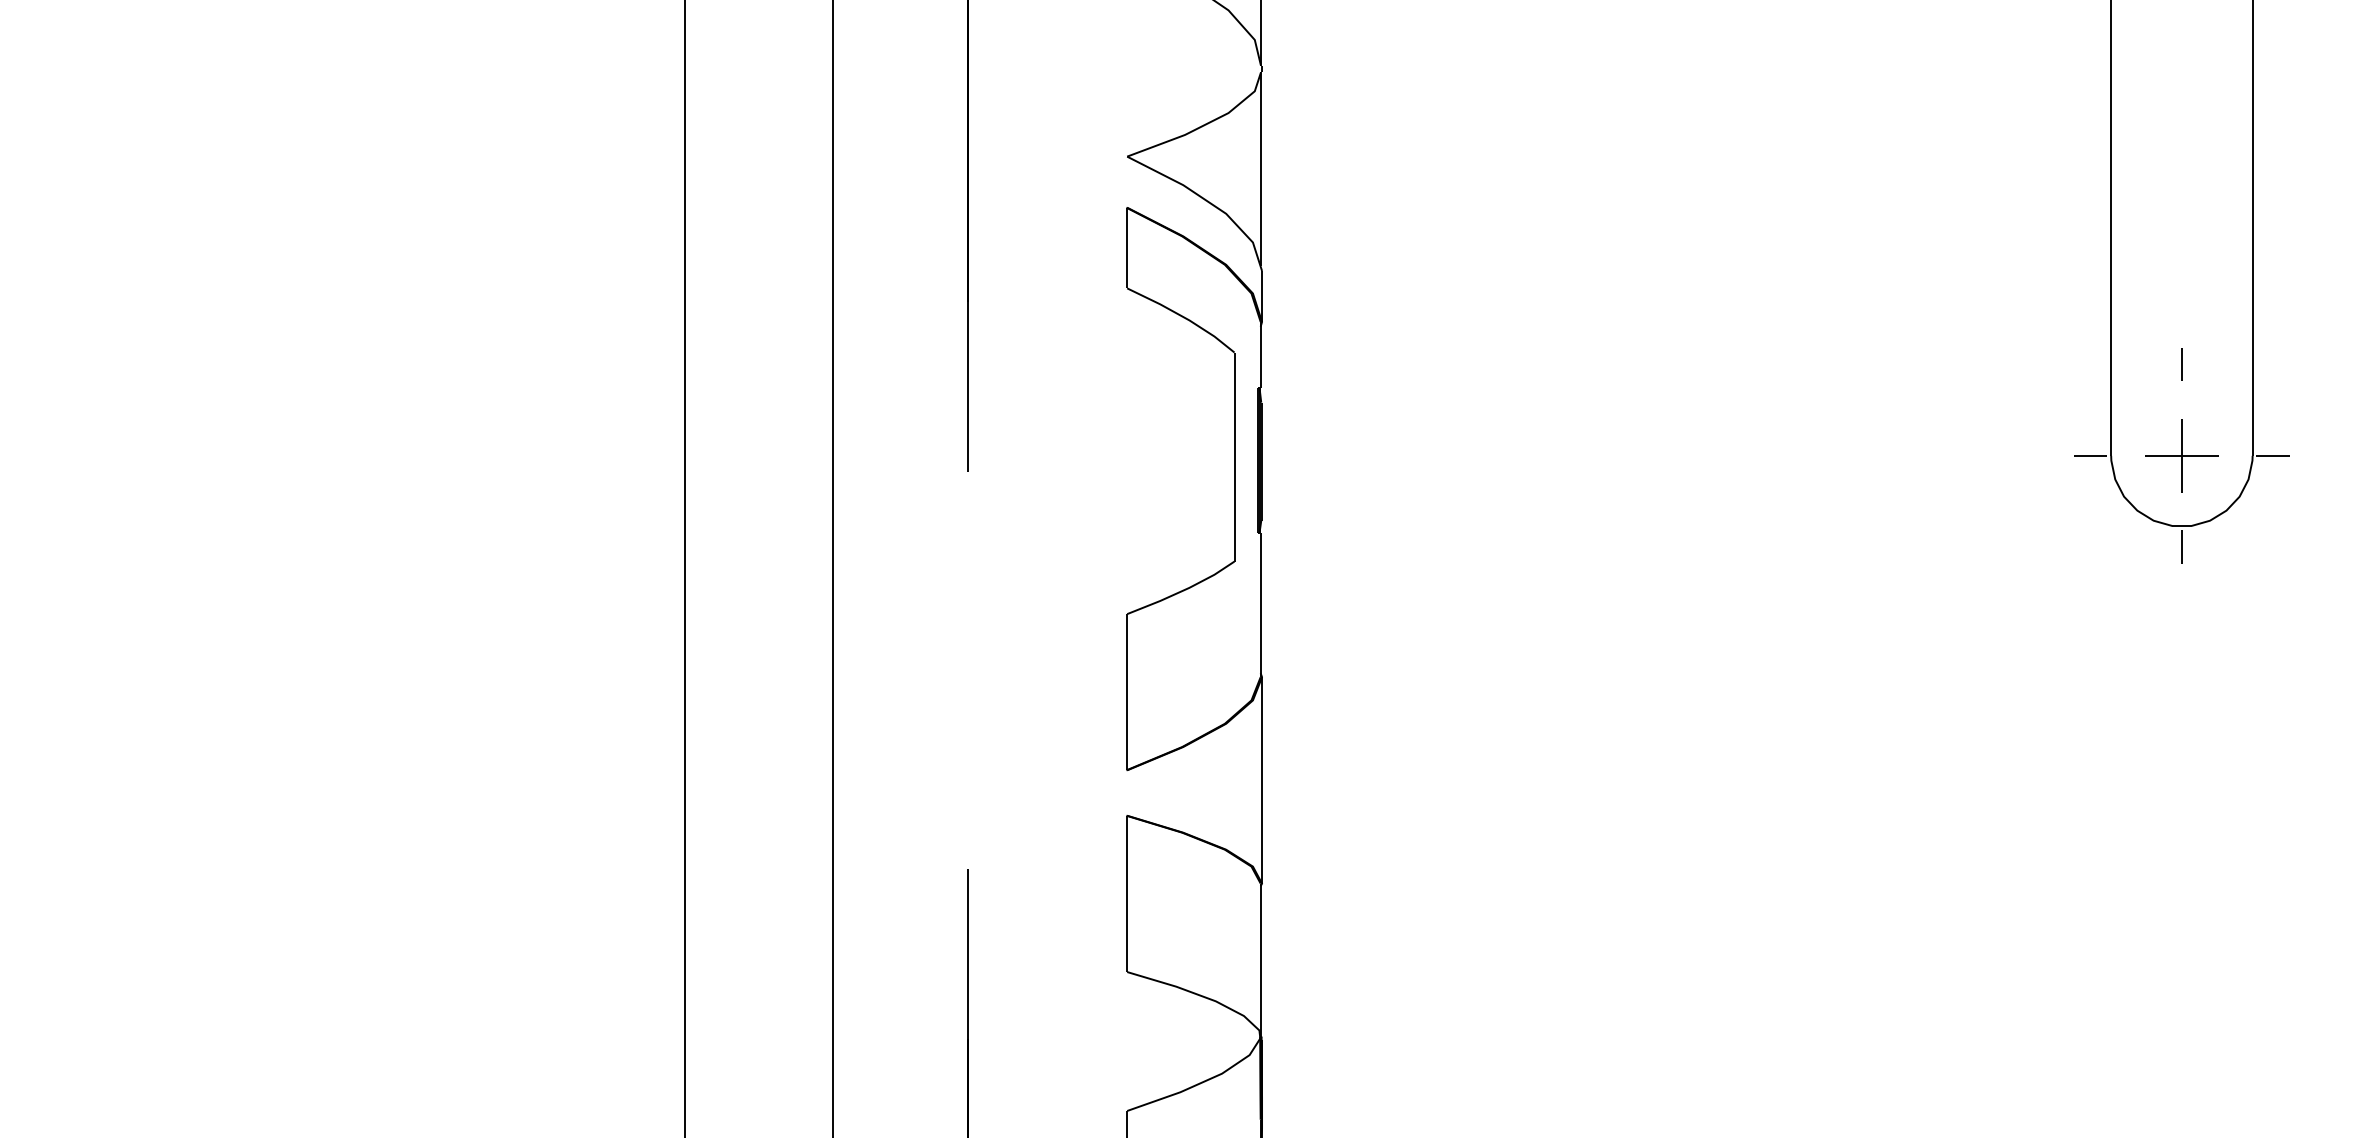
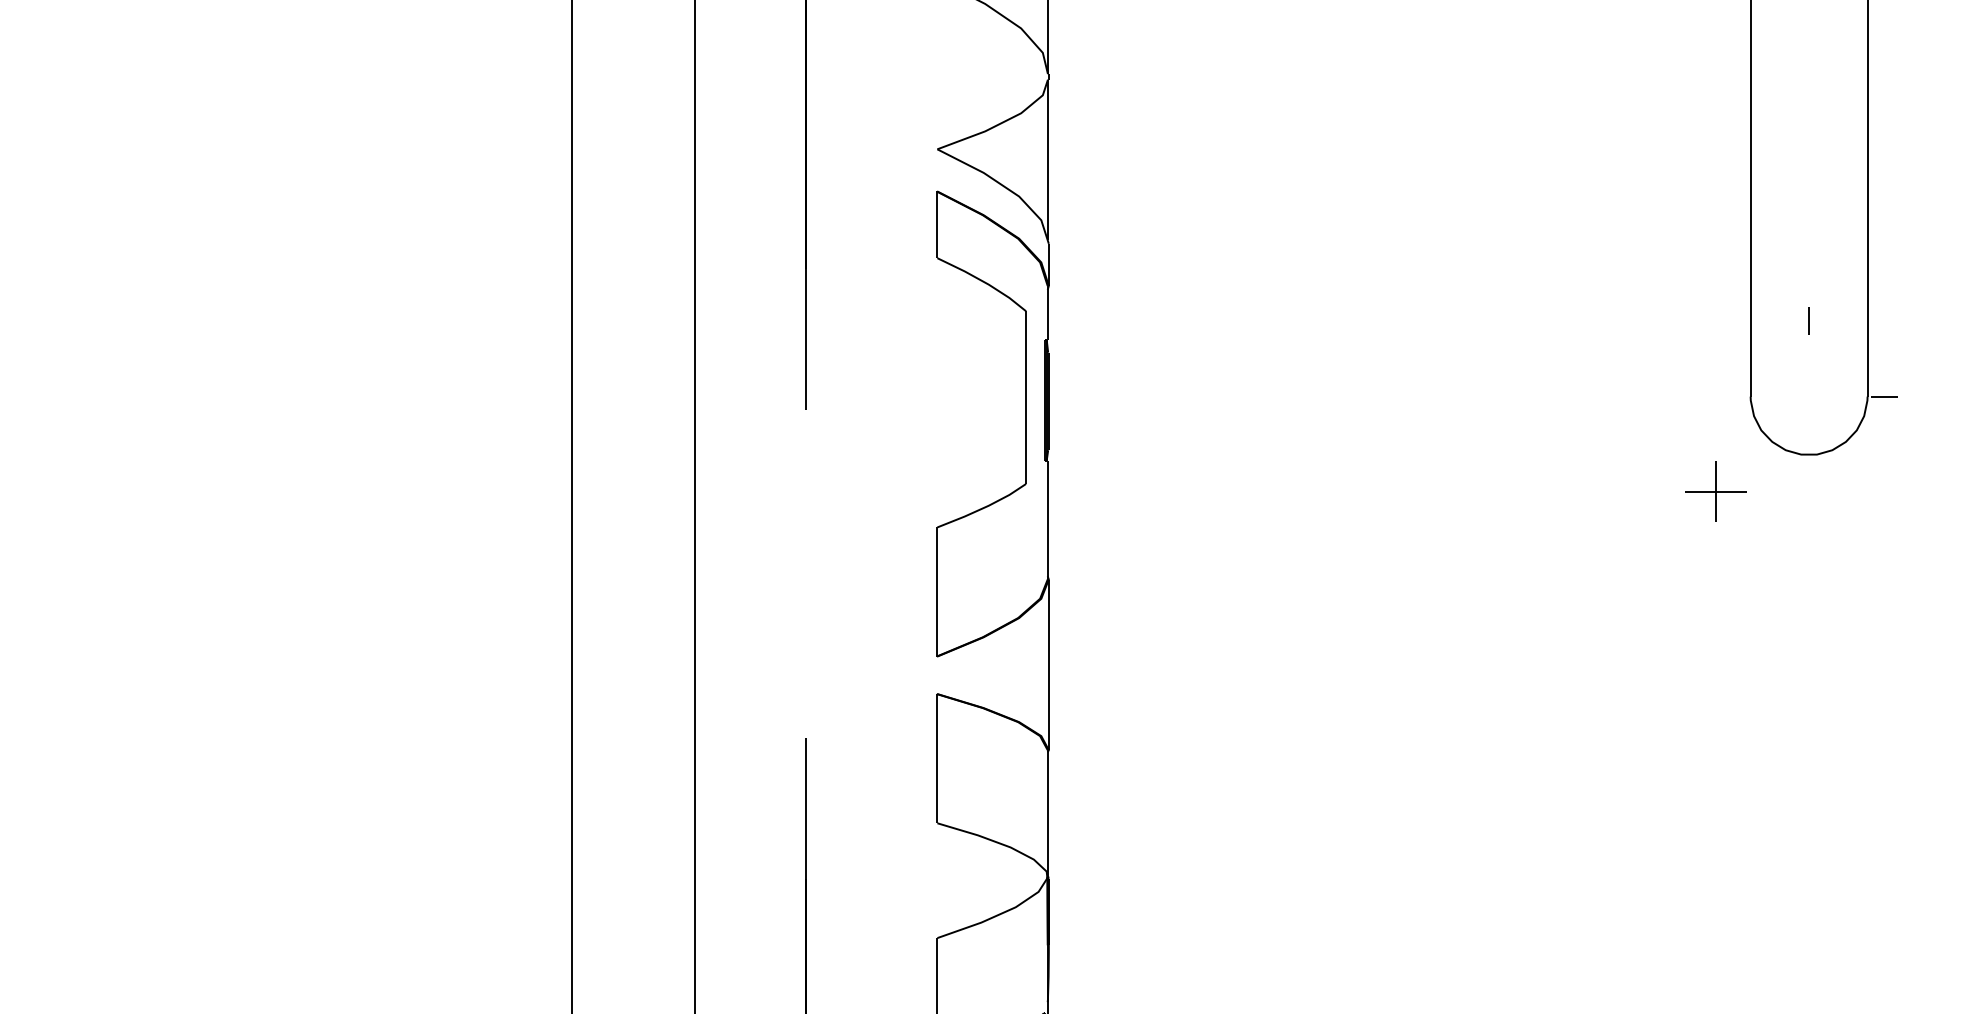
line: (2090, 455) -> (1733, 396), removed
part: (2181, 455) -> (1715, 491), moved
line: (2182, 546) -> (1809, 471), removed

